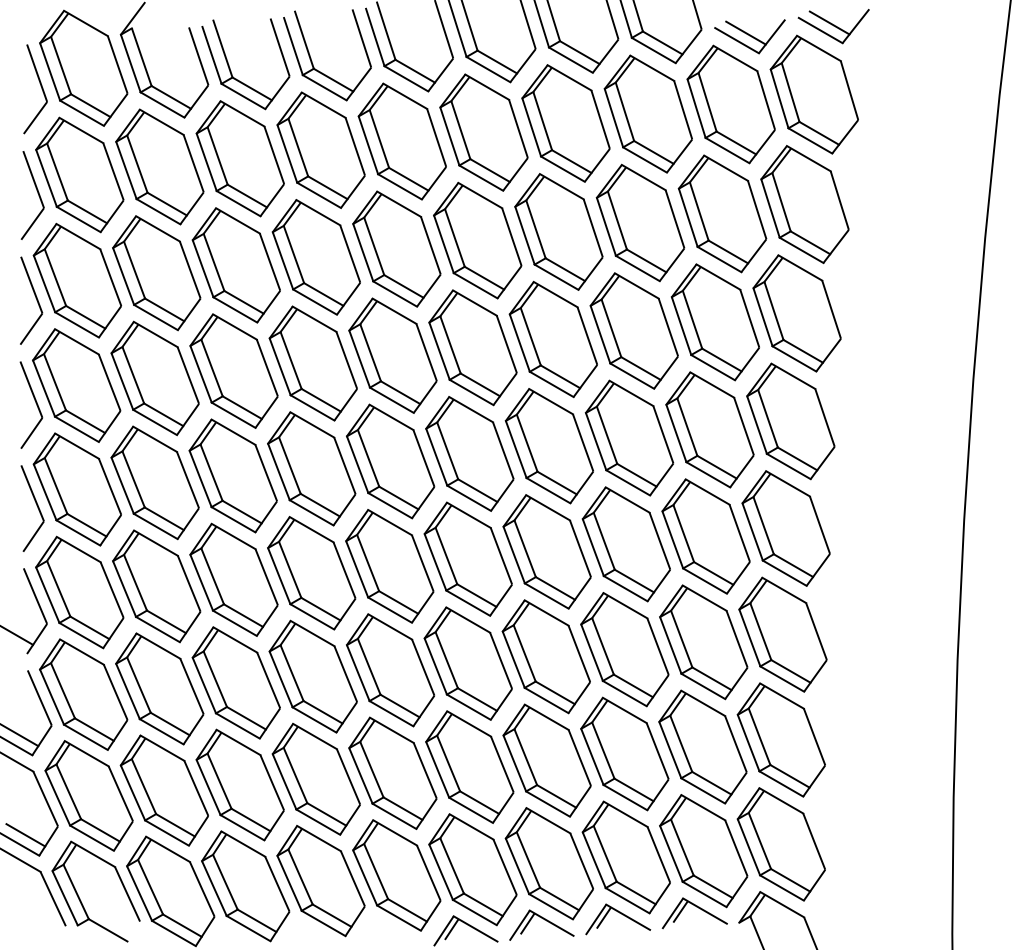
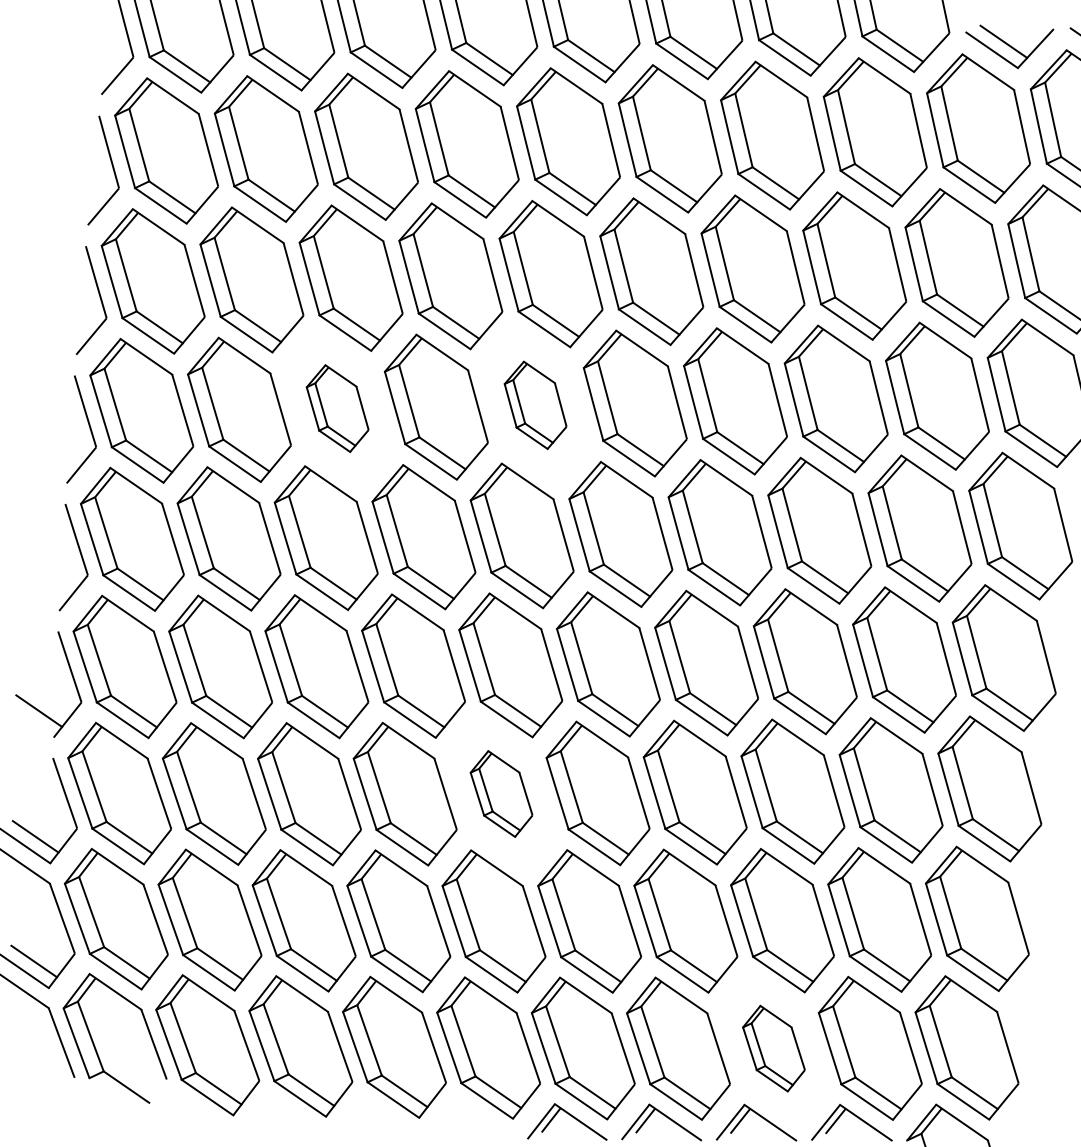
part: (392, 355) -> (535, 405), size x0.6
part: (233, 370) -> (337, 407), size x0.6
part: (390, 670) -> (501, 794), size x0.6
part: (625, 857) -> (773, 1048), size x0.6

